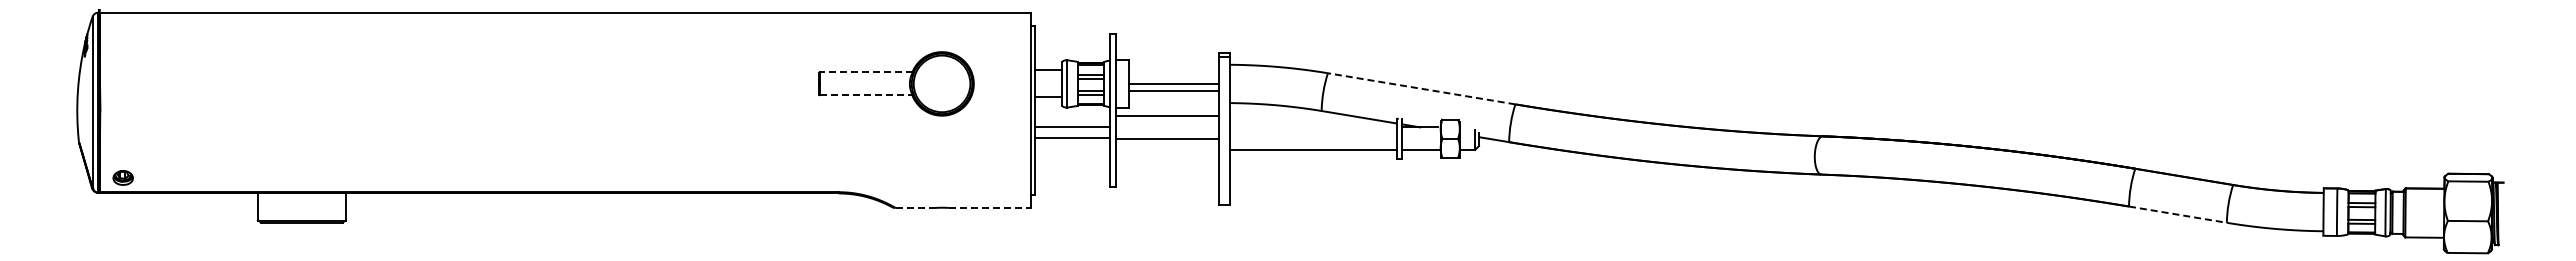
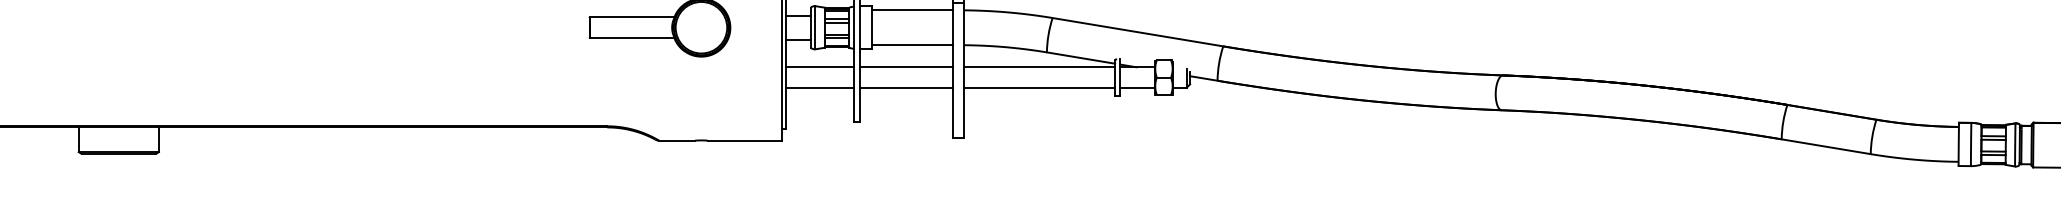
line: (865, 72) -> (631, 17), dashed -> solid
line: (1173, 83) -> (912, 10), moved
line: (1421, 88) -> (1137, 31), dashed -> solid
line: (1173, 91) -> (912, 45), moved
line: (866, 95) -> (632, 38), dashed -> solid
line: (1166, 116) -> (905, 67), moved
line: (1313, 127) -> (1039, 67), added
line: (1072, 137) -> (820, 87), moved
line: (1166, 138) -> (905, 87), moved
line: (915, 207) -> (677, 140), dashed -> solid
line: (990, 207) -> (745, 140), dashed -> solid
line: (2177, 214) -> (1825, 146), dashed -> solid

